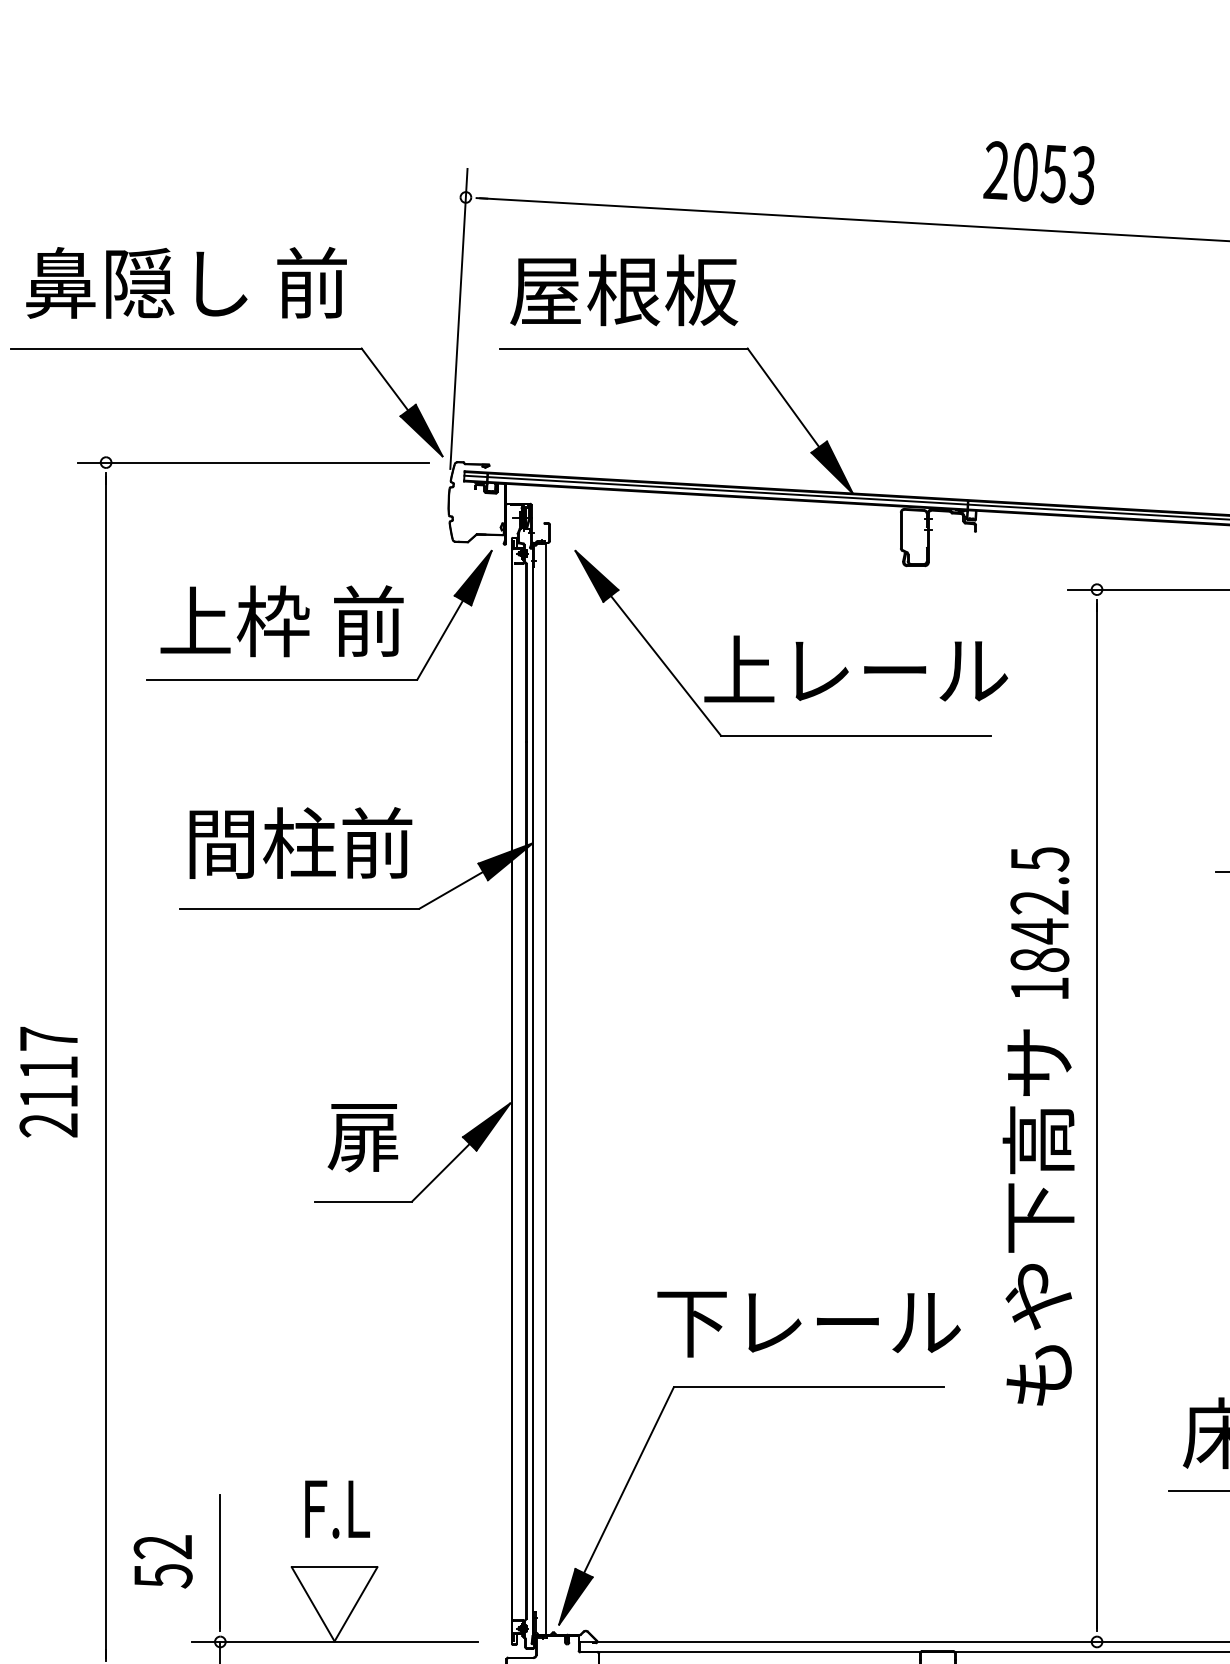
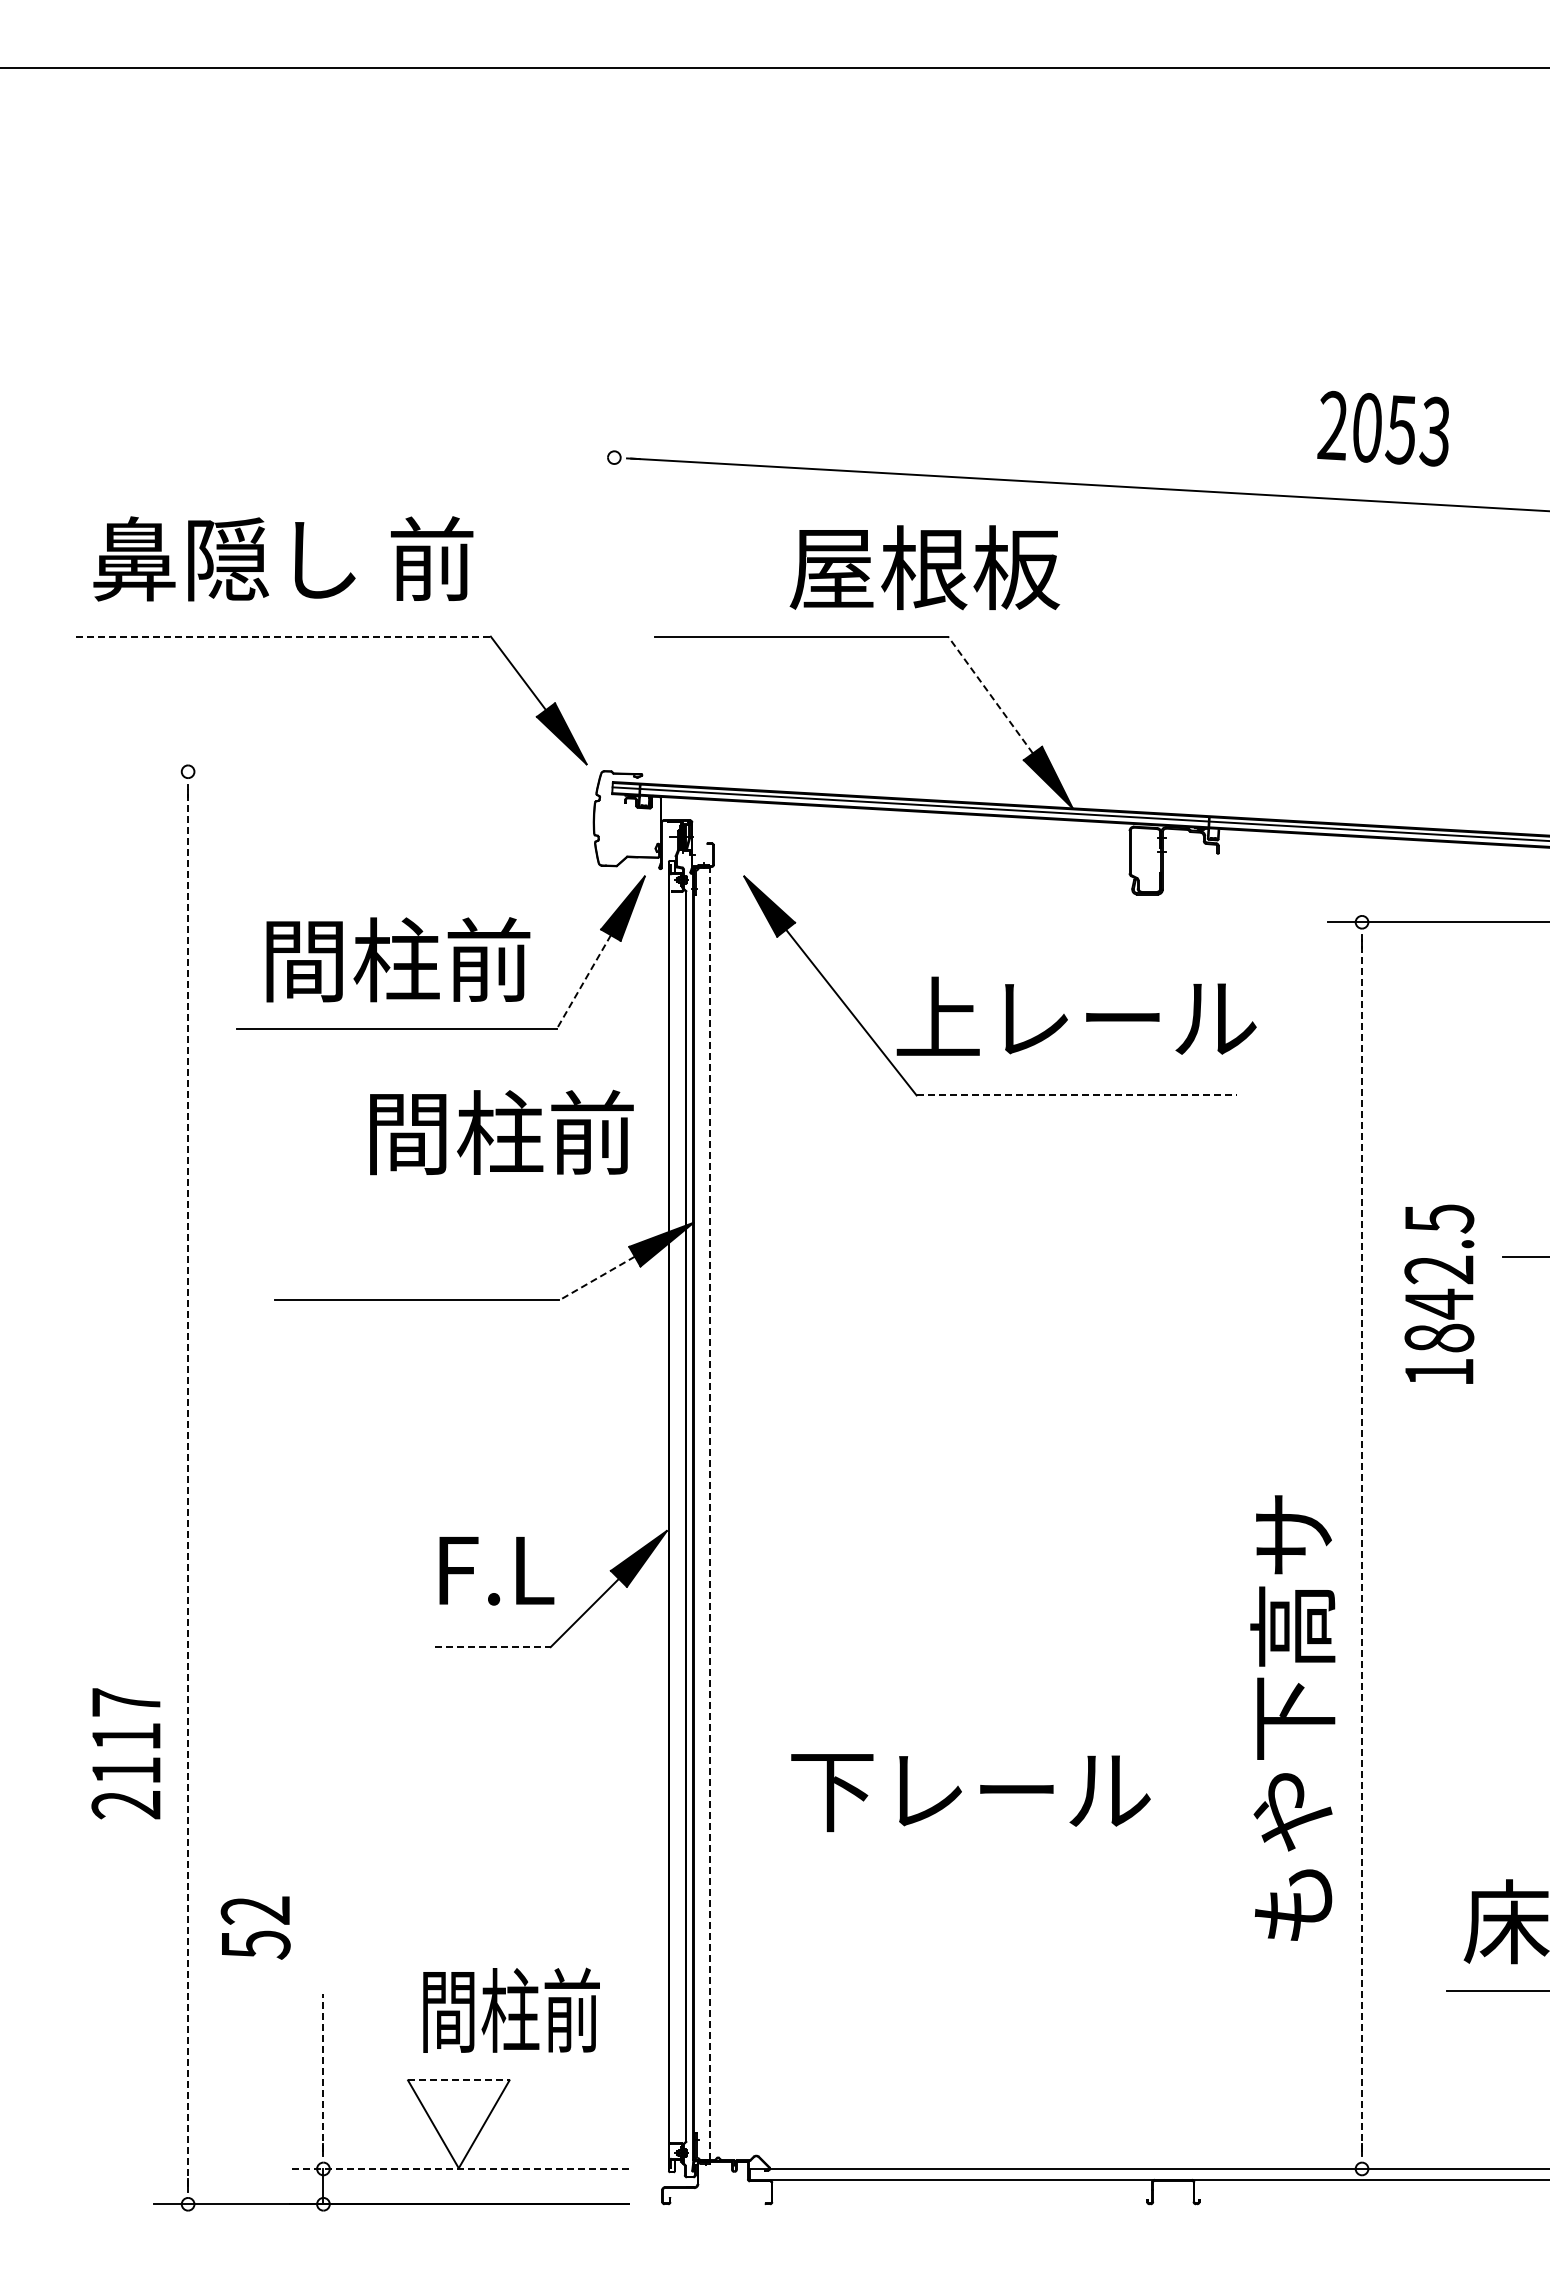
text: (1038, 172) -> (1382, 428), moved
text: (623, 290) -> (924, 567), moved
line: (458, 318) -> (605, 601), removed
line: (186, 348) -> (283, 636), solid -> dashed
line: (783, 397) -> (990, 694), solid -> dashed
line: (253, 462) -> (362, 771), removed
text: (282, 621) -> (396, 959), 上枠 前 -> 間柱前
line: (439, 640) -> (583, 982), solid -> dashed
line: (856, 735) -> (1077, 1095), solid -> dashed
text: (300, 843) -> (501, 1132), moved
line: (451, 890) -> (597, 1278), solid -> dashed
text: (1040, 922) -> (1439, 1293), moved
line: (106, 1066) -> (188, 1487), solid -> dashed
text: (48, 1081) -> (125, 1753), moved
line: (546, 1089) -> (709, 1514), solid -> dashed
line: (1097, 1115) -> (1362, 1545), solid -> dashed
text: (366, 1137) -> (496, 1571), 扉 -> F.L
line: (363, 1201) -> (492, 1647), solid -> dashed
text: (1038, 1216) -> (1292, 1717), moved
text: (808, 1324) -> (970, 1792), moved
part: (751, 1387) -> (952, 1867), removed
text: (379, 1507) -> (511, 2009), F.L -> 間柱前
text: (163, 1561) -> (255, 1927), moved
line: (220, 1561) -> (323, 2073), solid -> dashed
line: (334, 1567) -> (458, 2080), solid -> dashed
line: (335, 1641) -> (459, 2168), solid -> dashed

